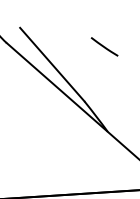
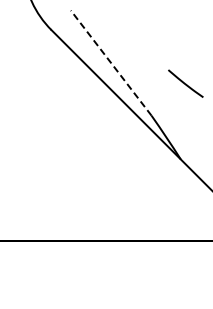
line: (104, 46) -> (185, 83), moved
line: (51, 64) -> (110, 62), solid -> dashed

